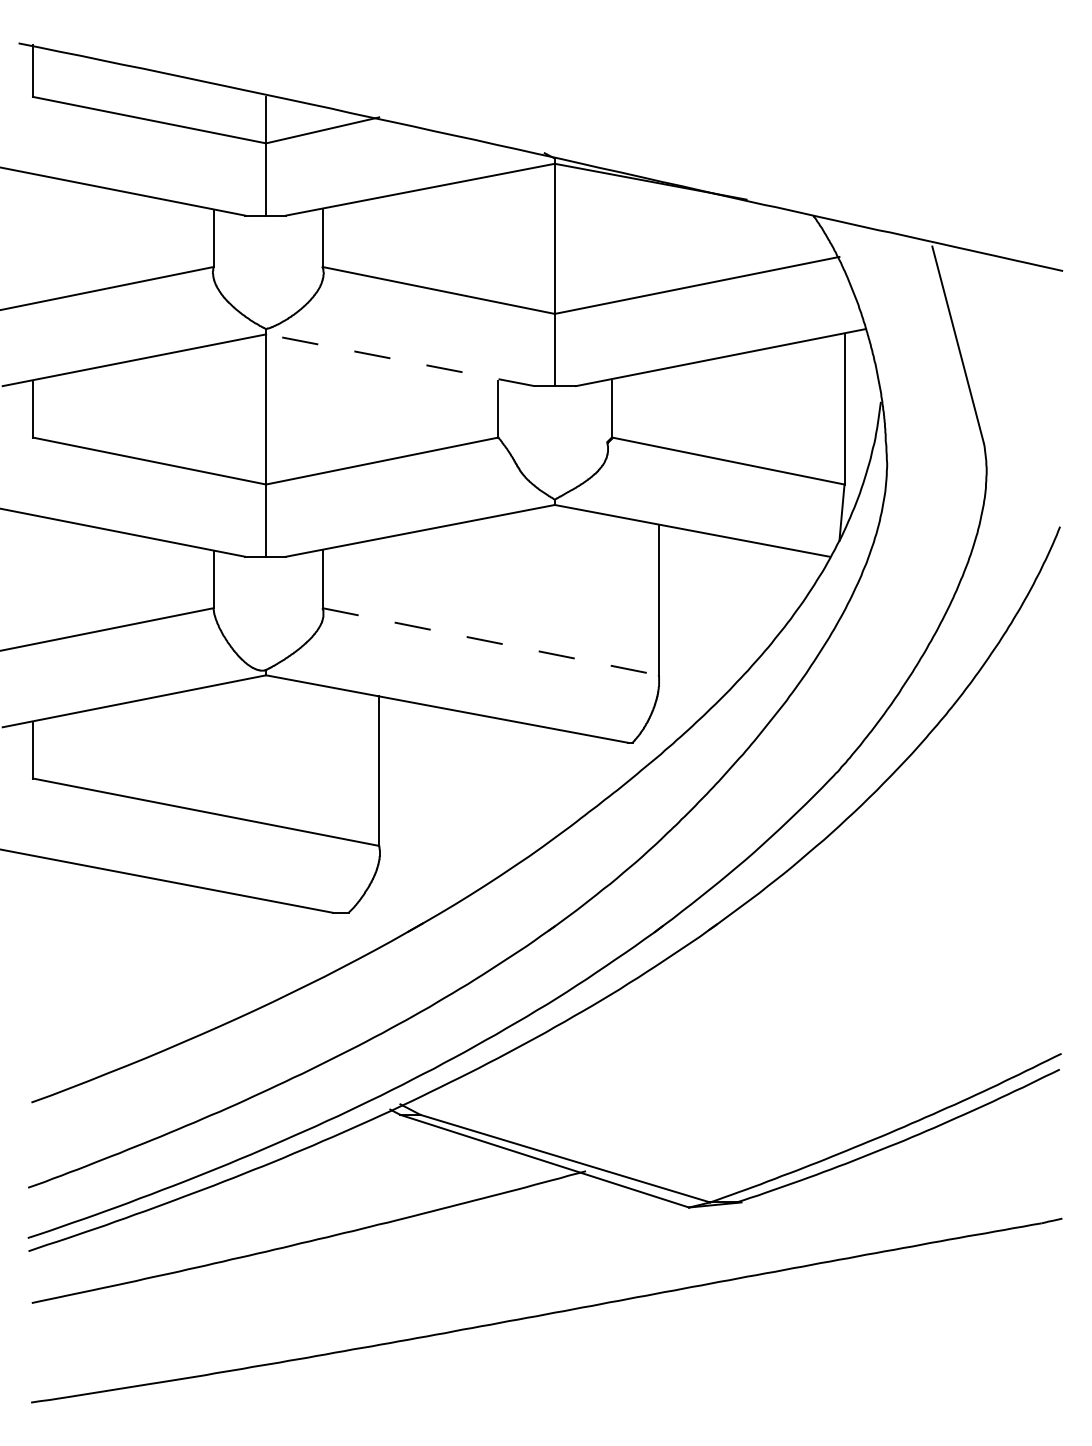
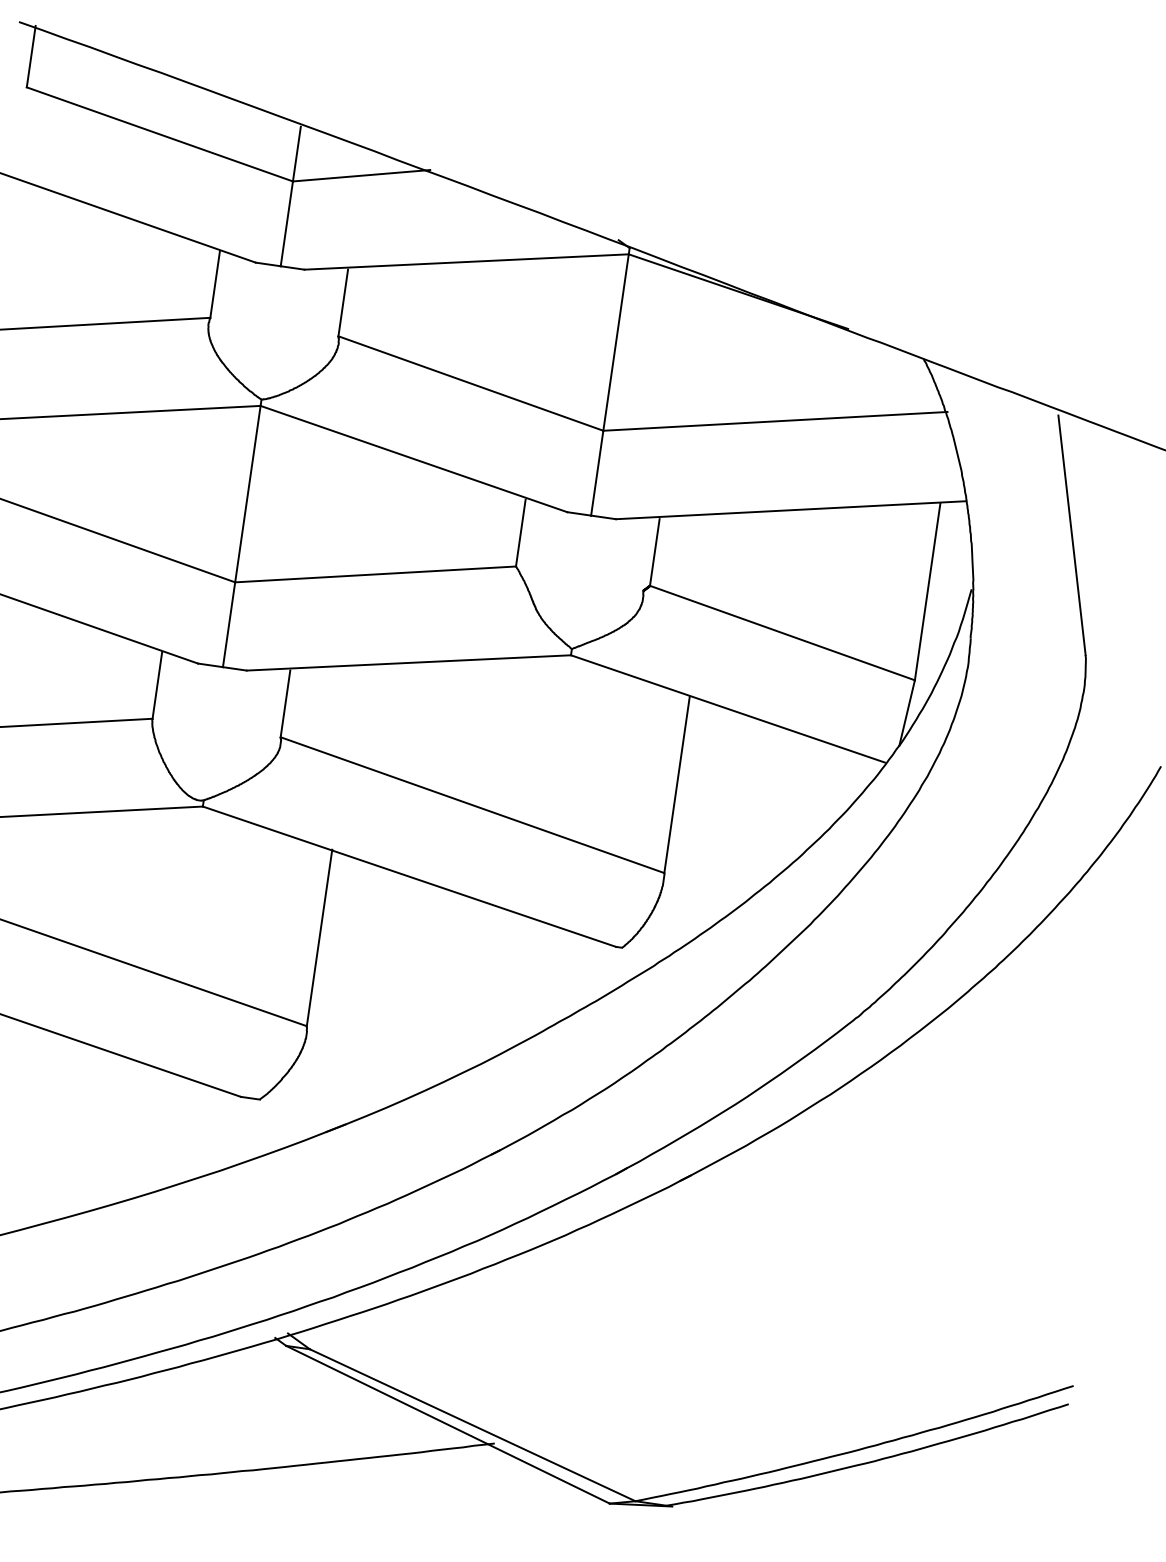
line: (400, 360) -> (414, 459), dashed -> solid
line: (491, 641) -> (473, 804), dashed -> solid

